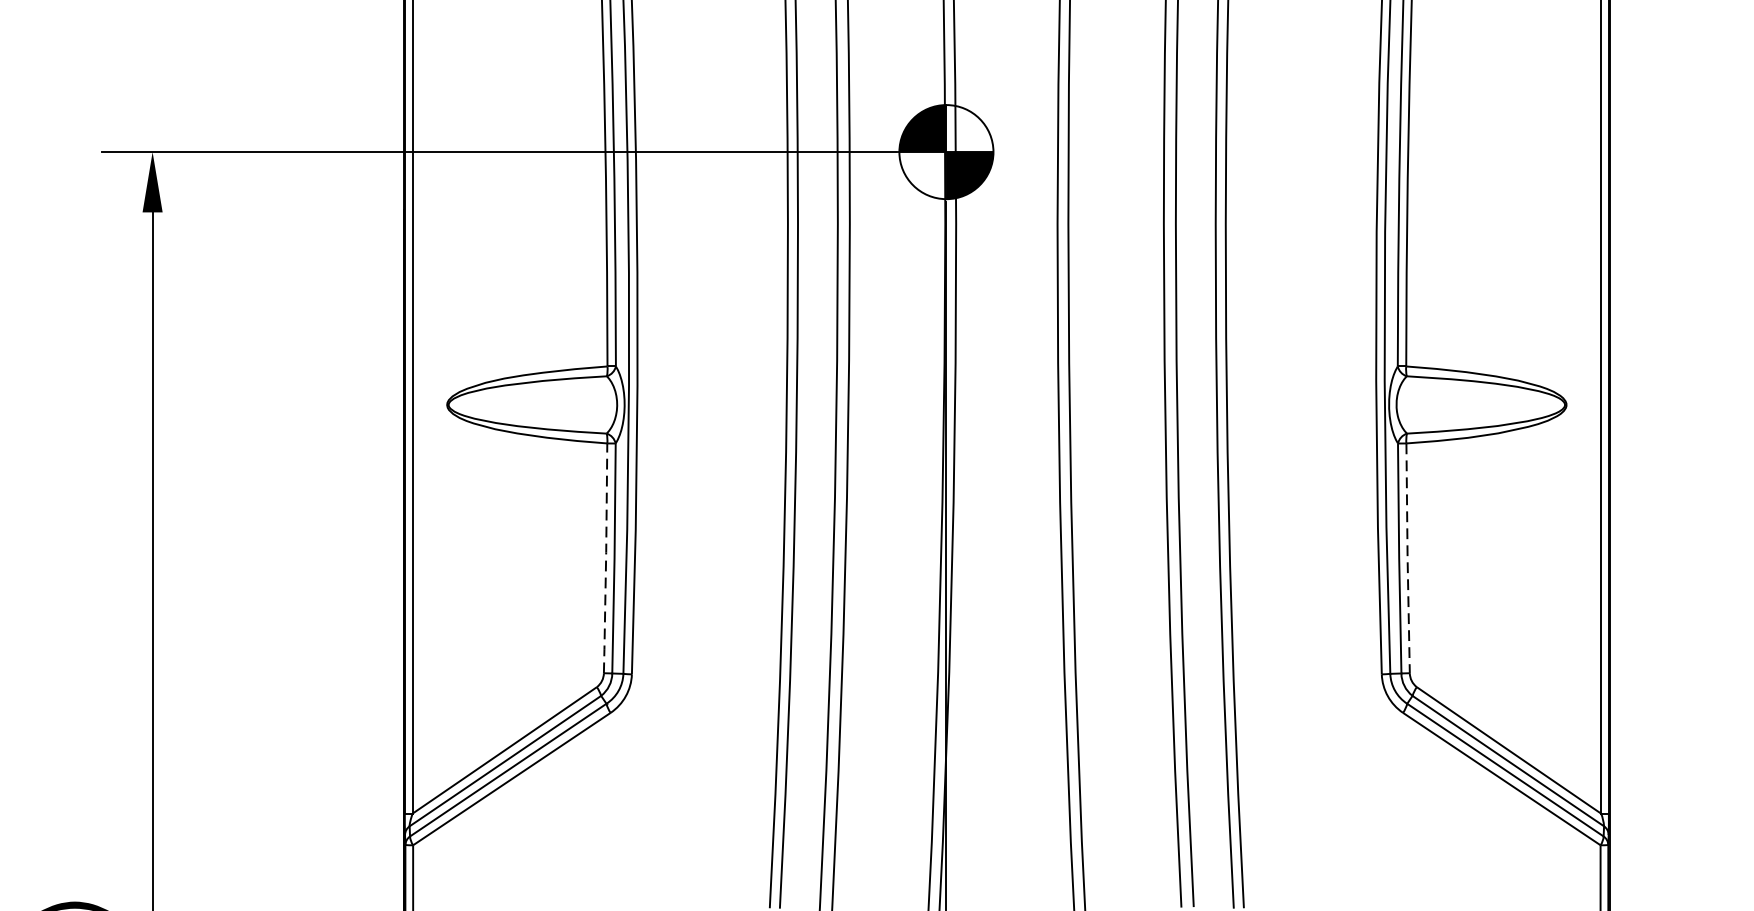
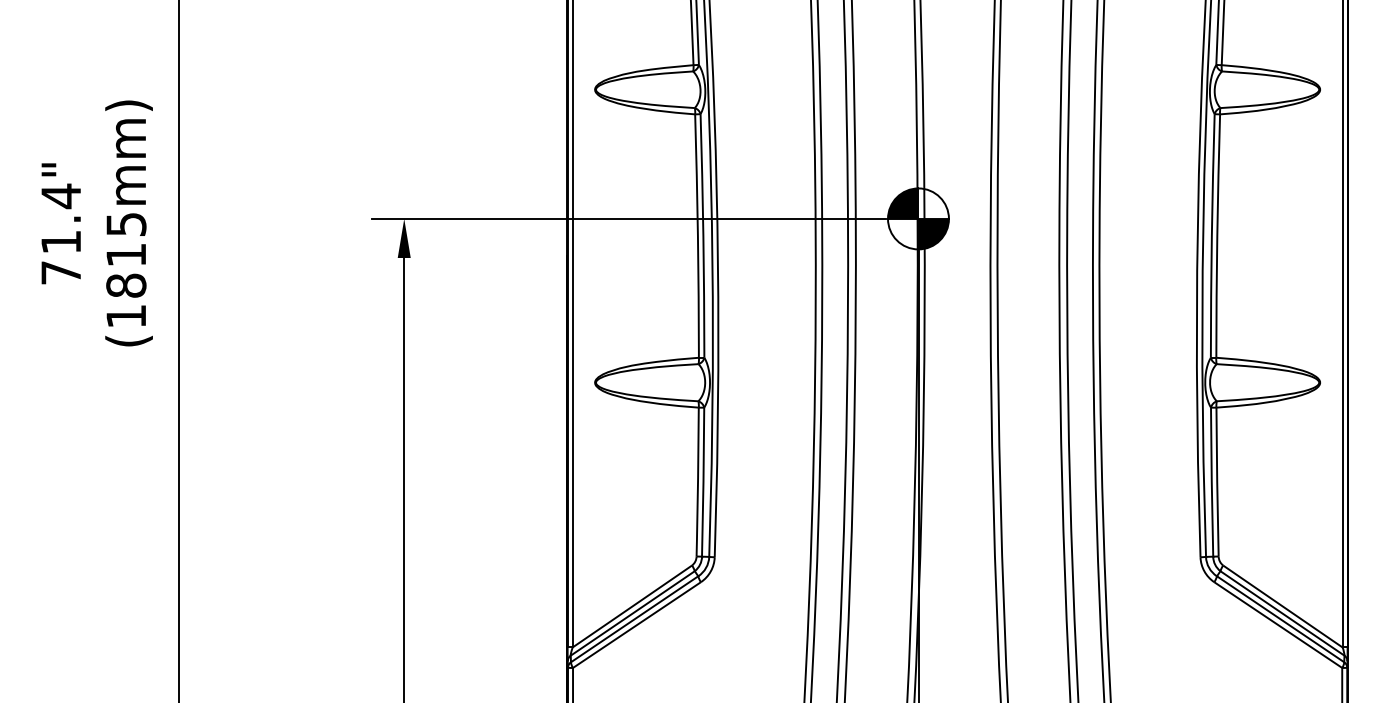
line: (606, 558) -> (698, 482), dashed -> solid
line: (1408, 558) -> (1217, 482), dashed -> solid

